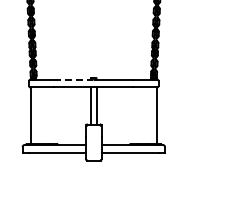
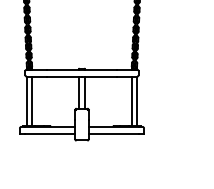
line: (74, 79) -> (65, 69), dashed -> solid
line: (36, 115) -> (31, 101), added
line: (150, 115) -> (131, 101), added

